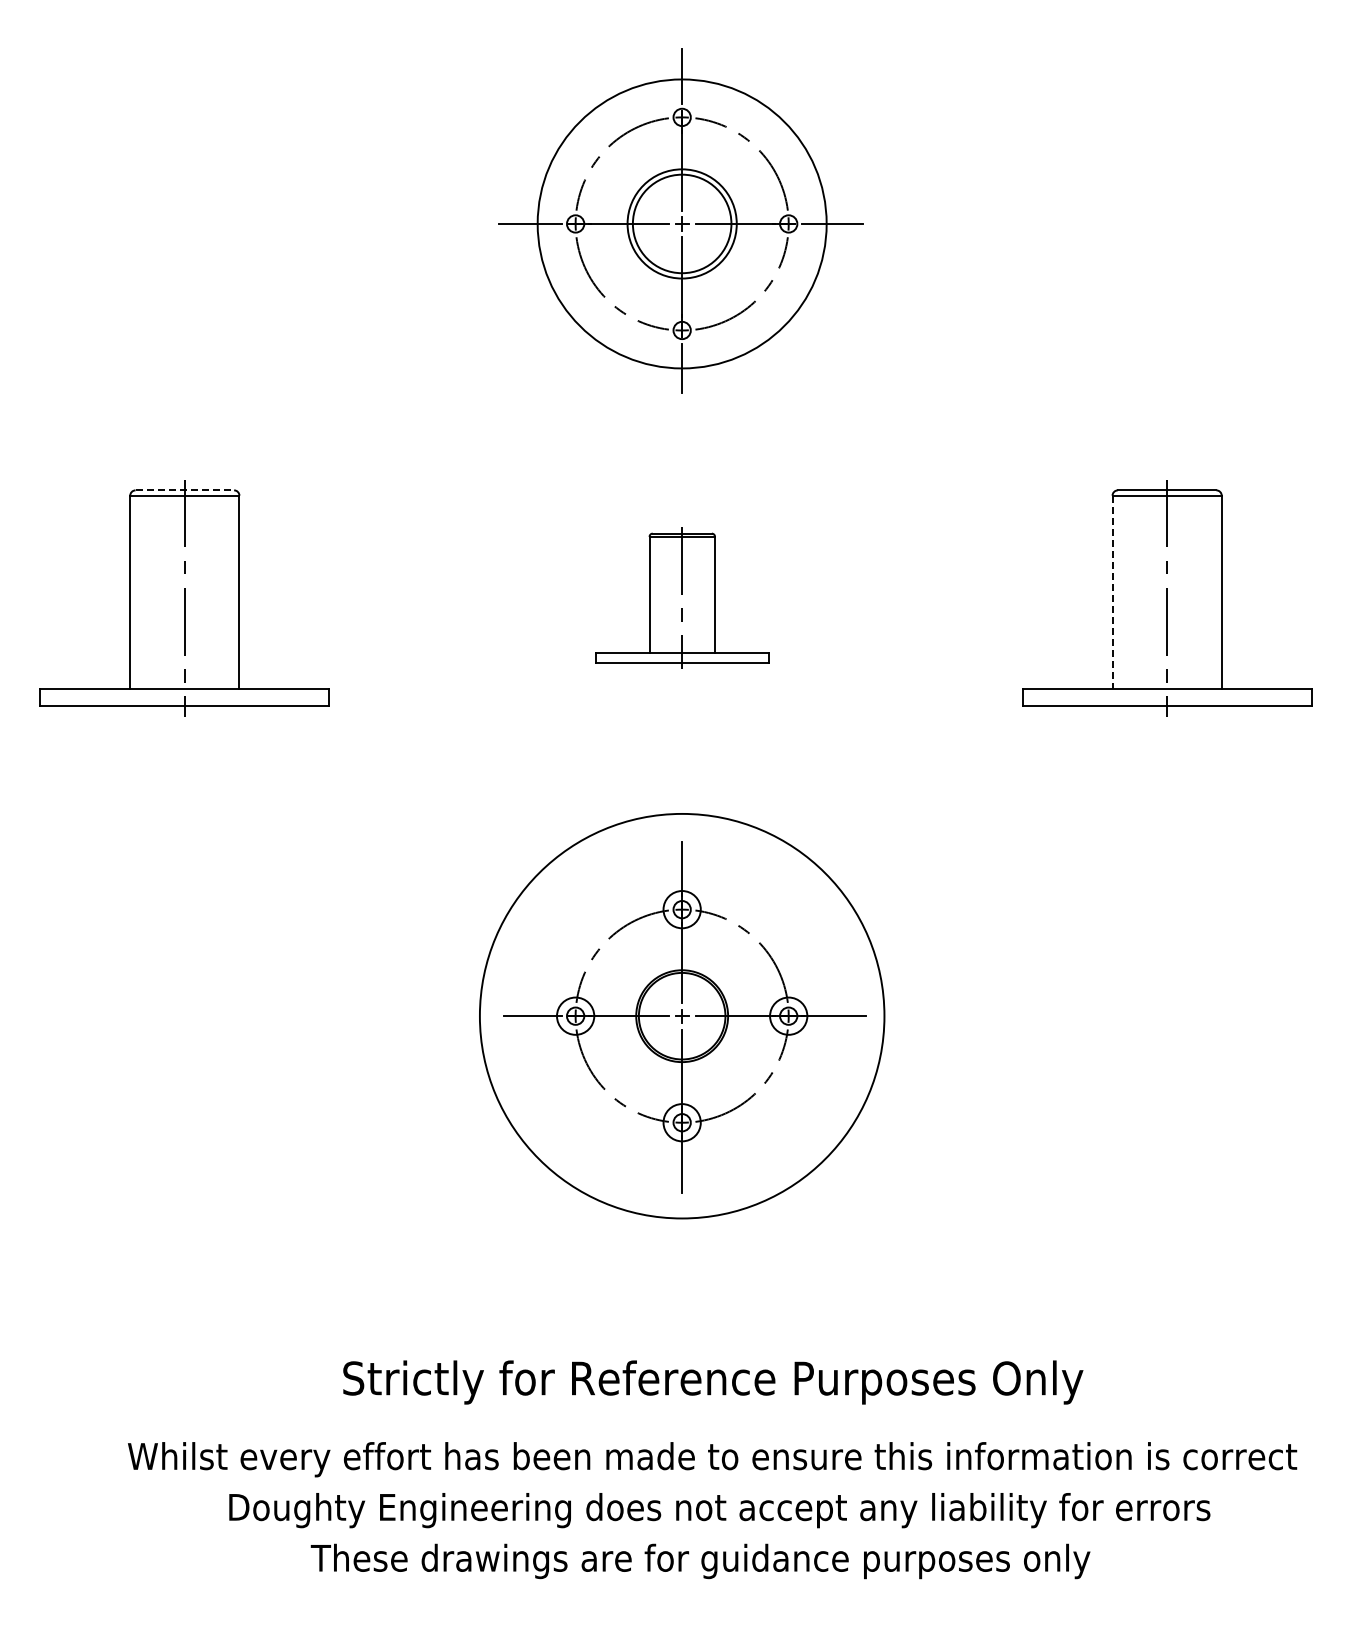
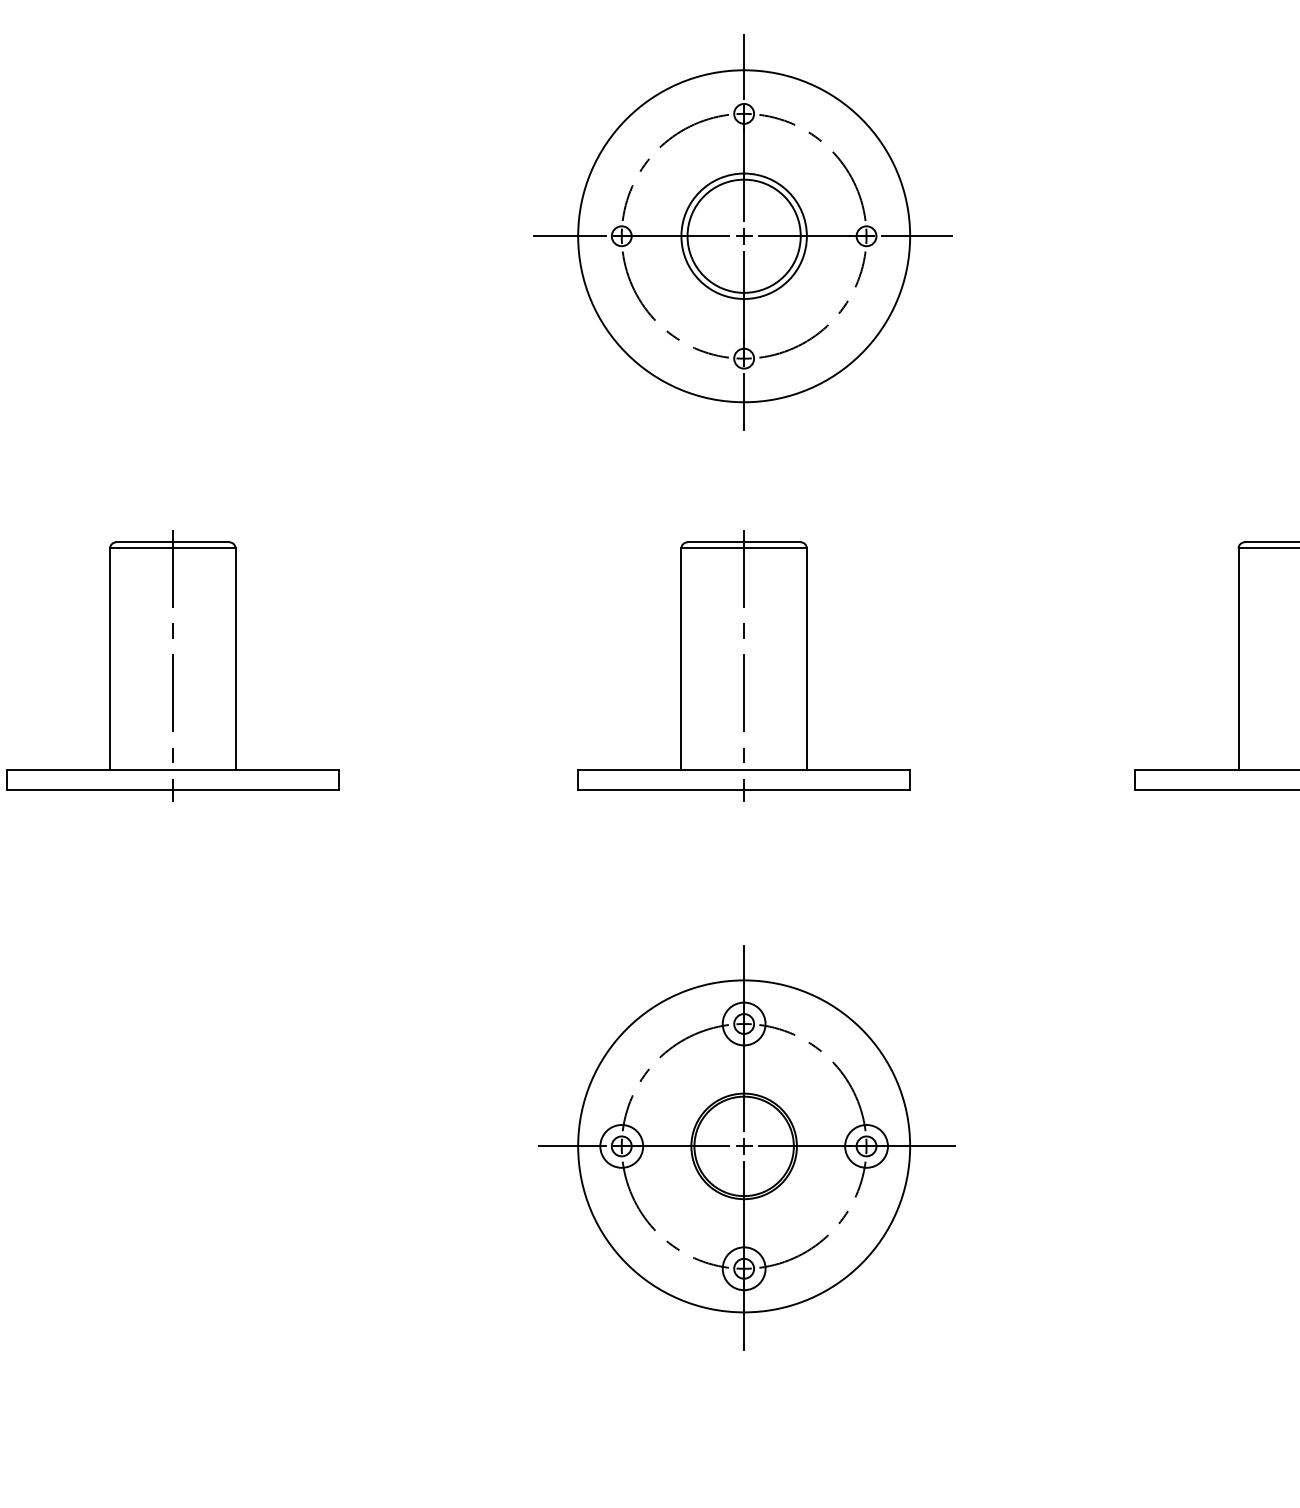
line: (185, 490) -> (173, 542), dashed -> solid
line: (1112, 592) -> (1238, 659), dashed -> solid
part: (682, 598) -> (744, 666), size x1.67
circle: (681, 1015) -> (743, 1145), size x0.71

